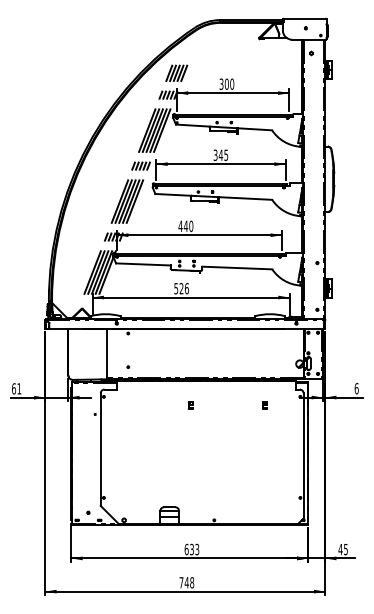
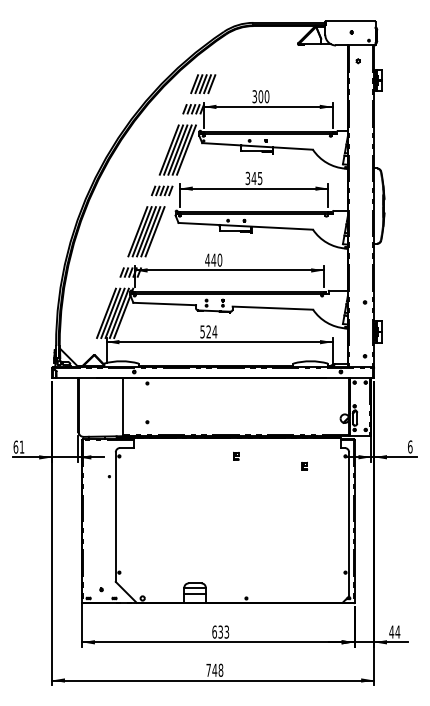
text: (186, 288) -> (214, 331), 526 -> 524
part: (190, 404) -> (236, 455), moved
text: (345, 549) -> (397, 631), 45 -> 44

